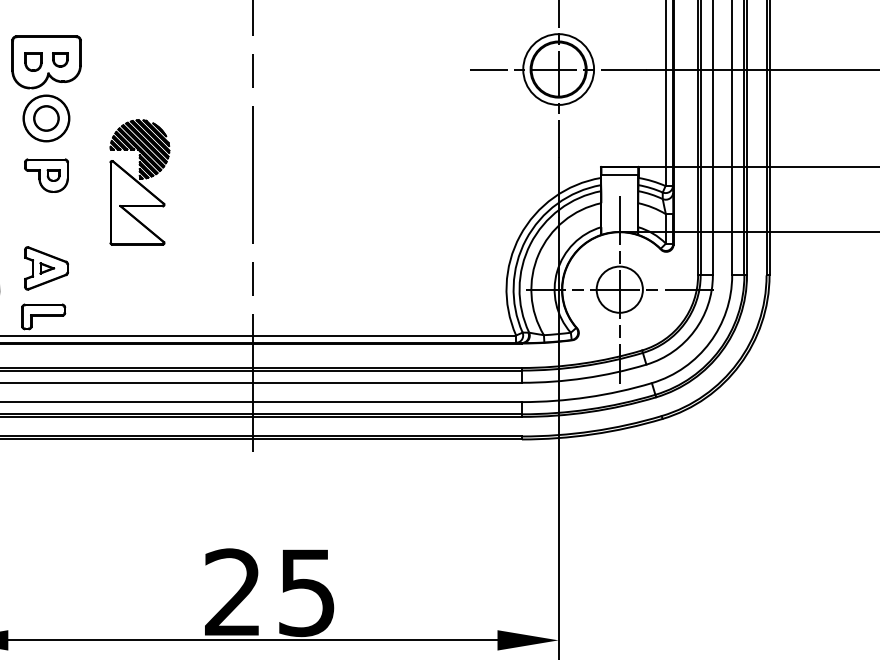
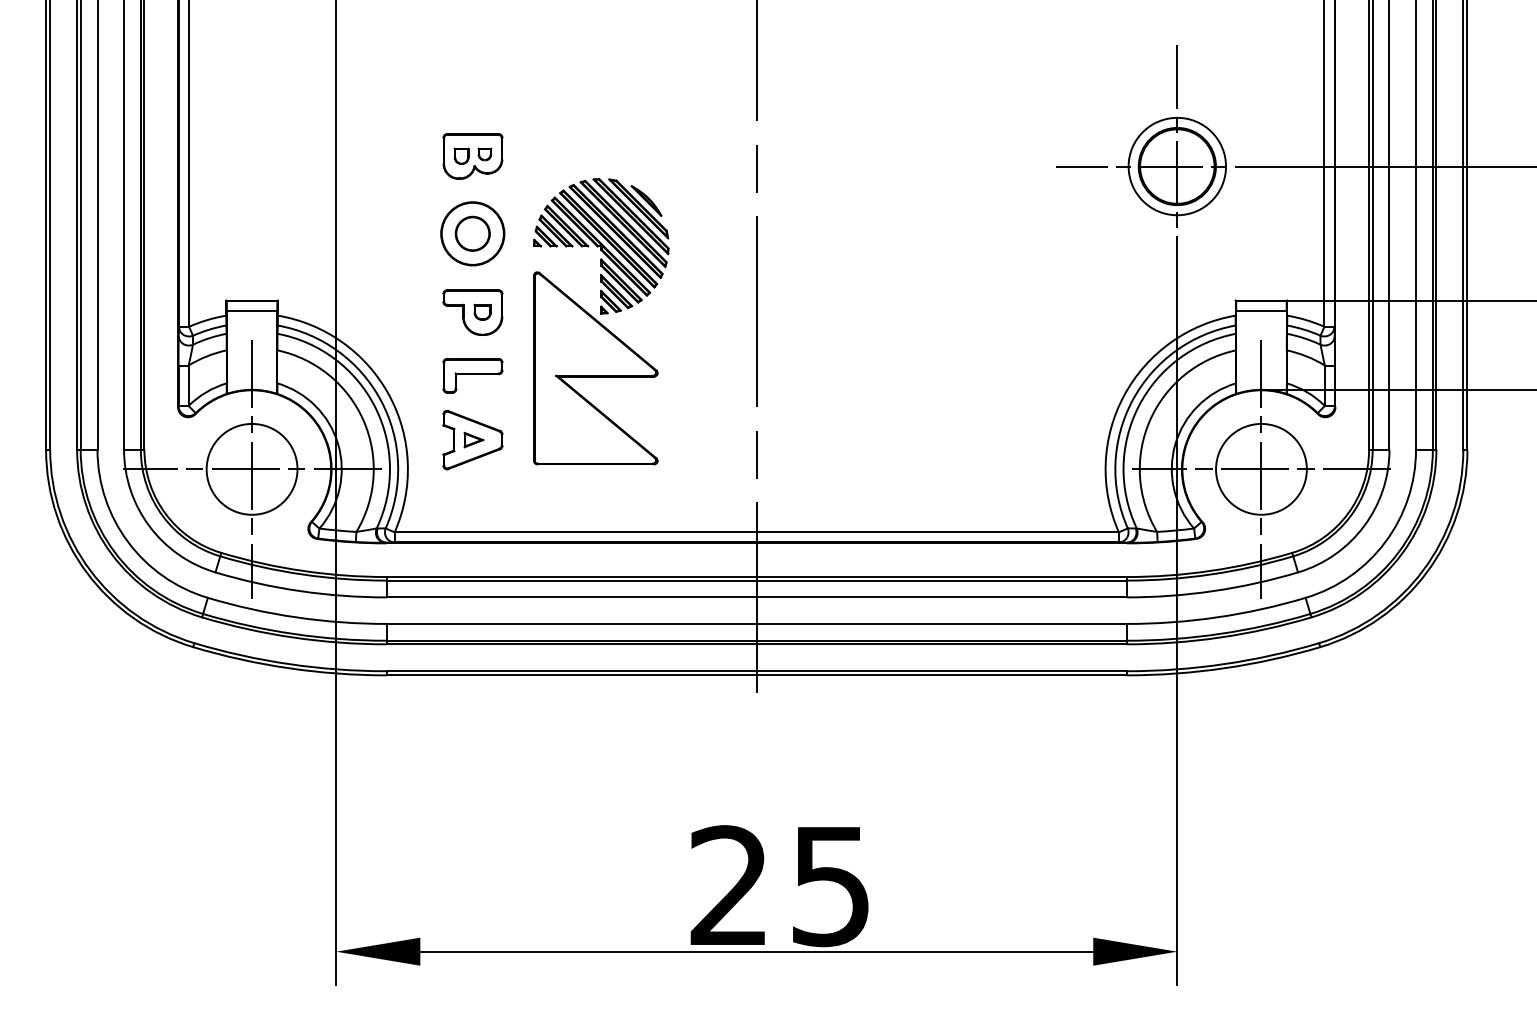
part: (46, 62) -> (472, 156), size x0.62
part: (140, 182) -> (601, 321), size x1.67
circle: (619, 289) -> (1261, 468), size x1.43
part: (43, 316) -> (472, 375), moved

